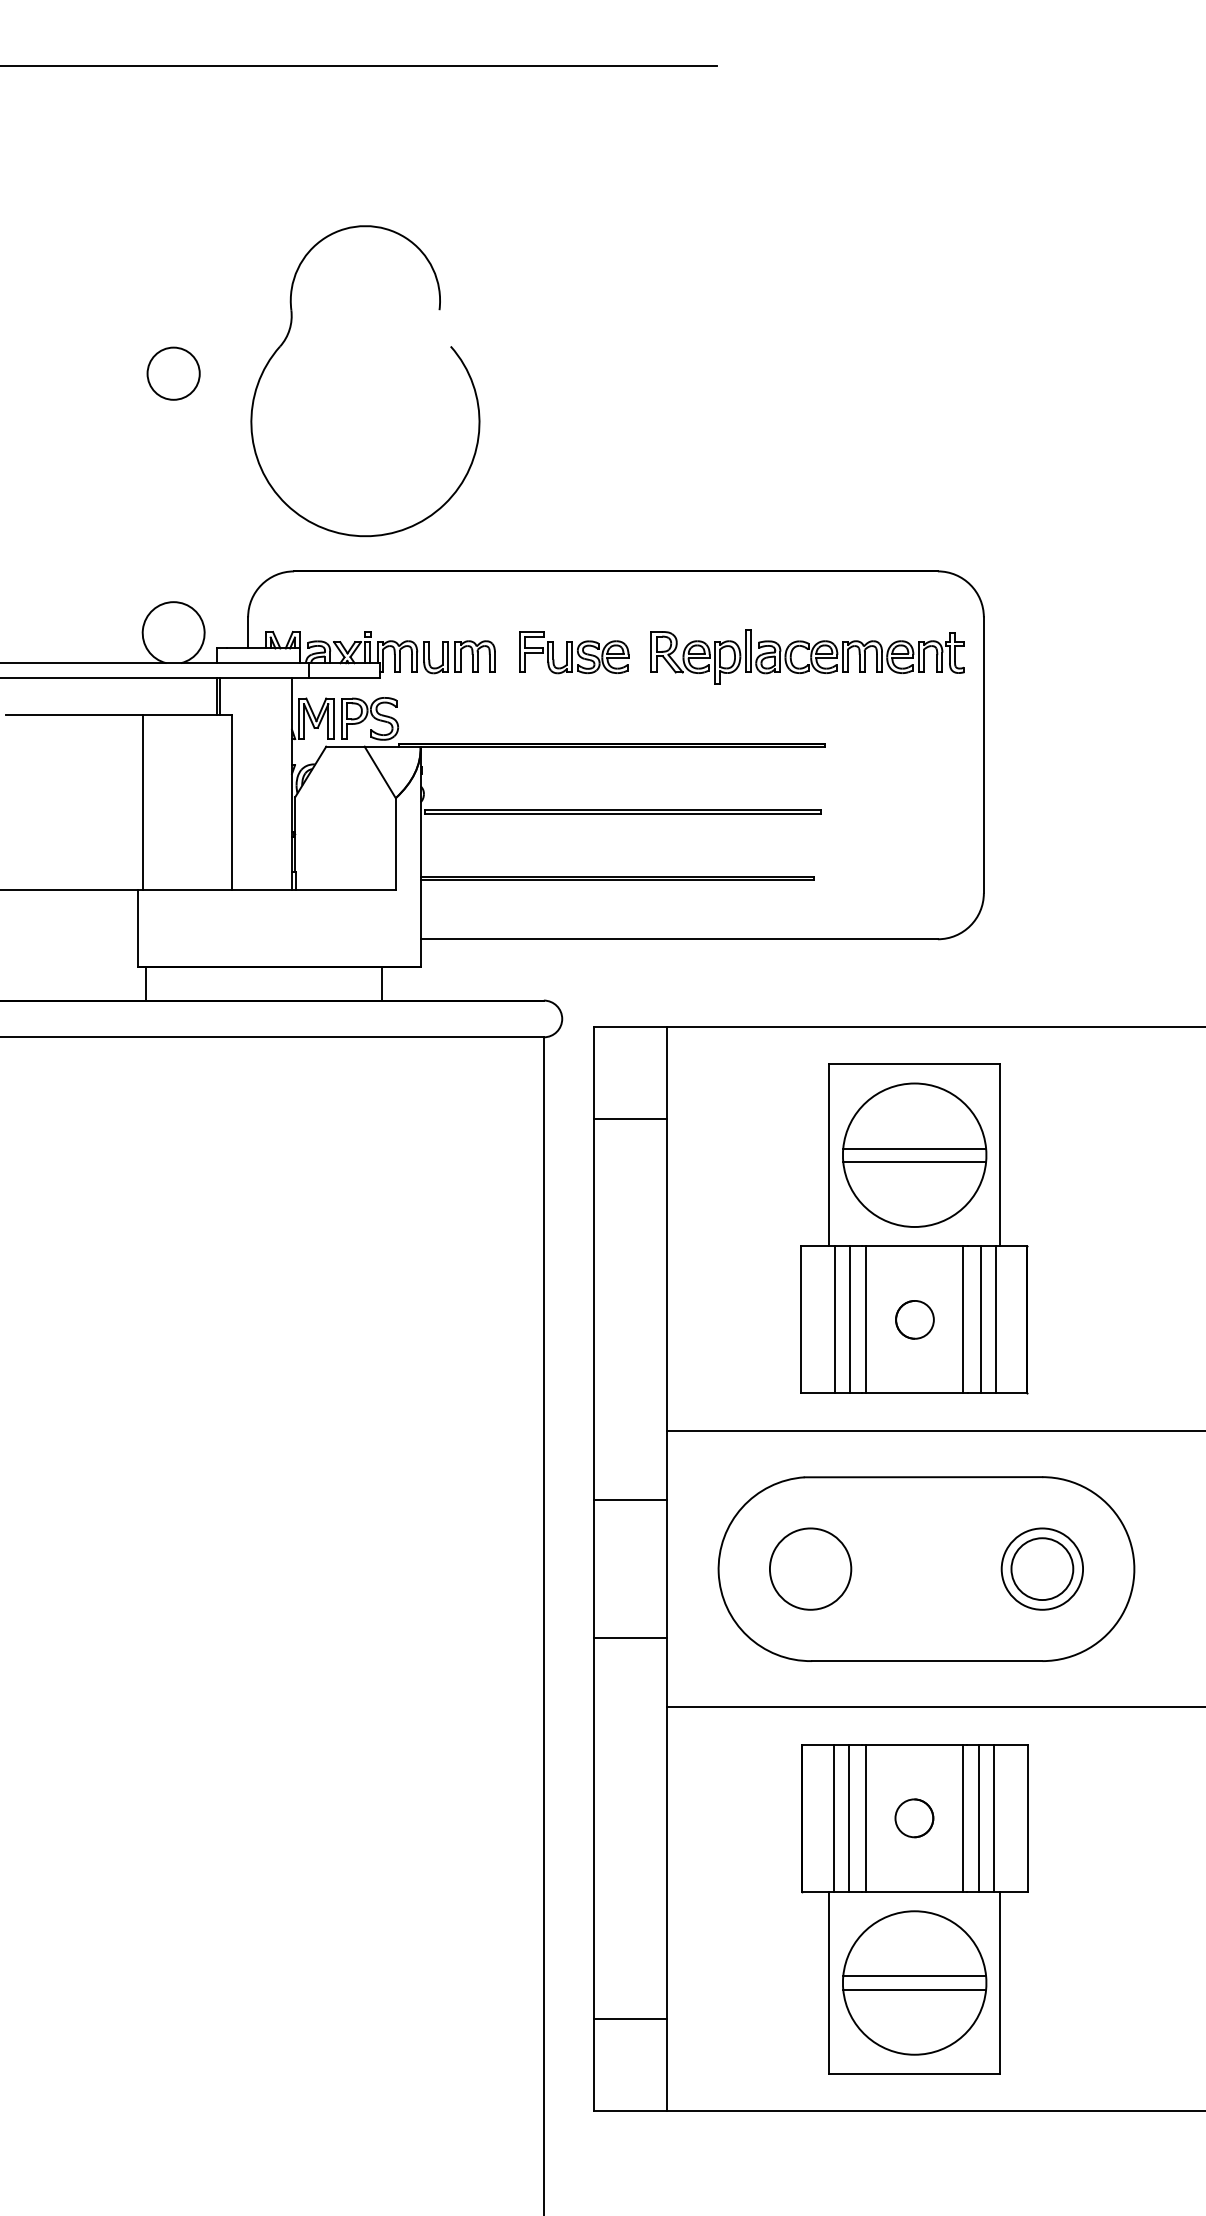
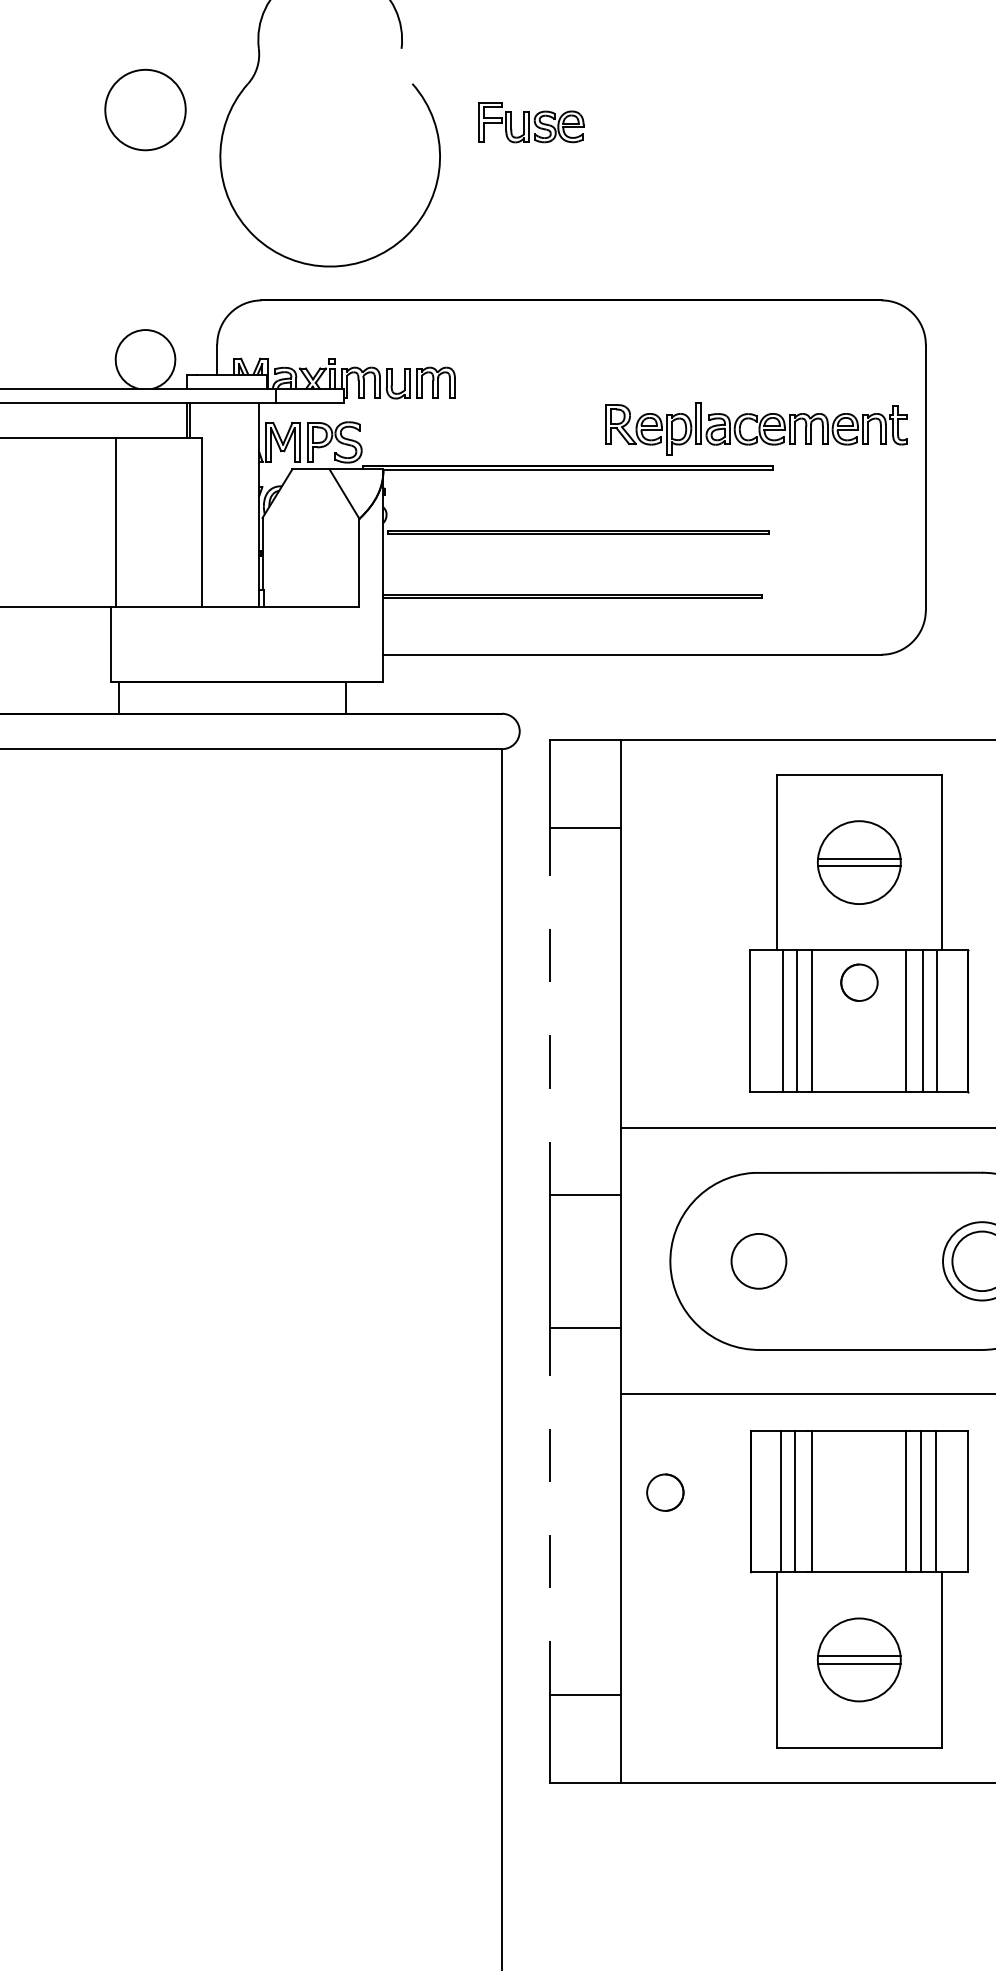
circle: (173, 373) -> (145, 109), size x1.6
part: (574, 652) -> (531, 122), moved
part: (807, 656) -> (755, 428), moved
part: (914, 1154) -> (859, 862), size x0.6
line: (593, 1309) -> (549, 1011), solid -> dashed
part: (914, 1319) -> (859, 982), moved
circle: (810, 1568) -> (758, 1260), size x0.7
part: (914, 1818) -> (665, 1492), moved
line: (593, 1828) -> (549, 1511), solid -> dashed
part: (914, 1982) -> (859, 1659), size x0.6

